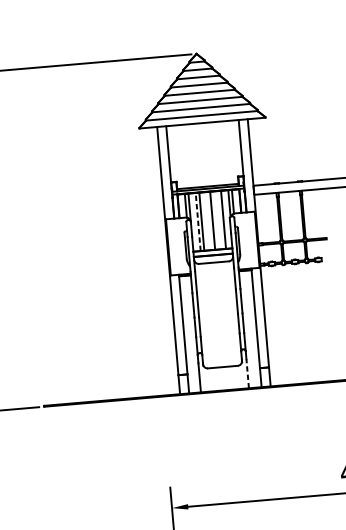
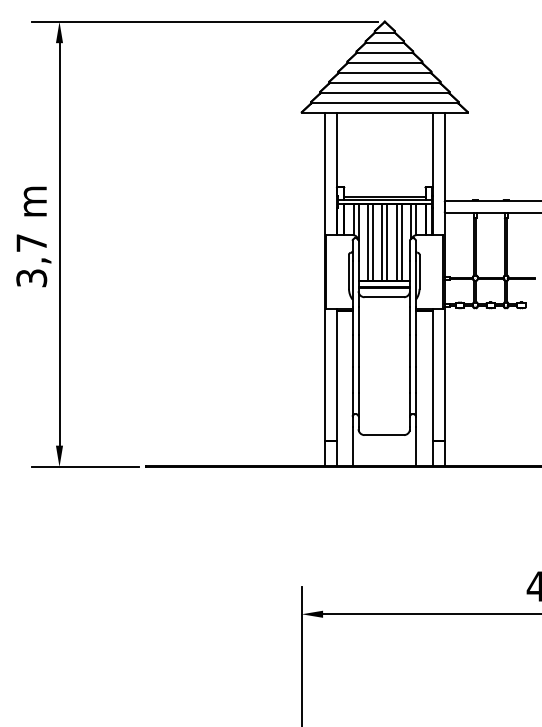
line: (219, 219) -> (396, 241), added
line: (209, 220) -> (382, 241), added
line: (198, 221) -> (368, 241), dashed -> solid
line: (247, 373) -> (415, 446), dashed -> solid

